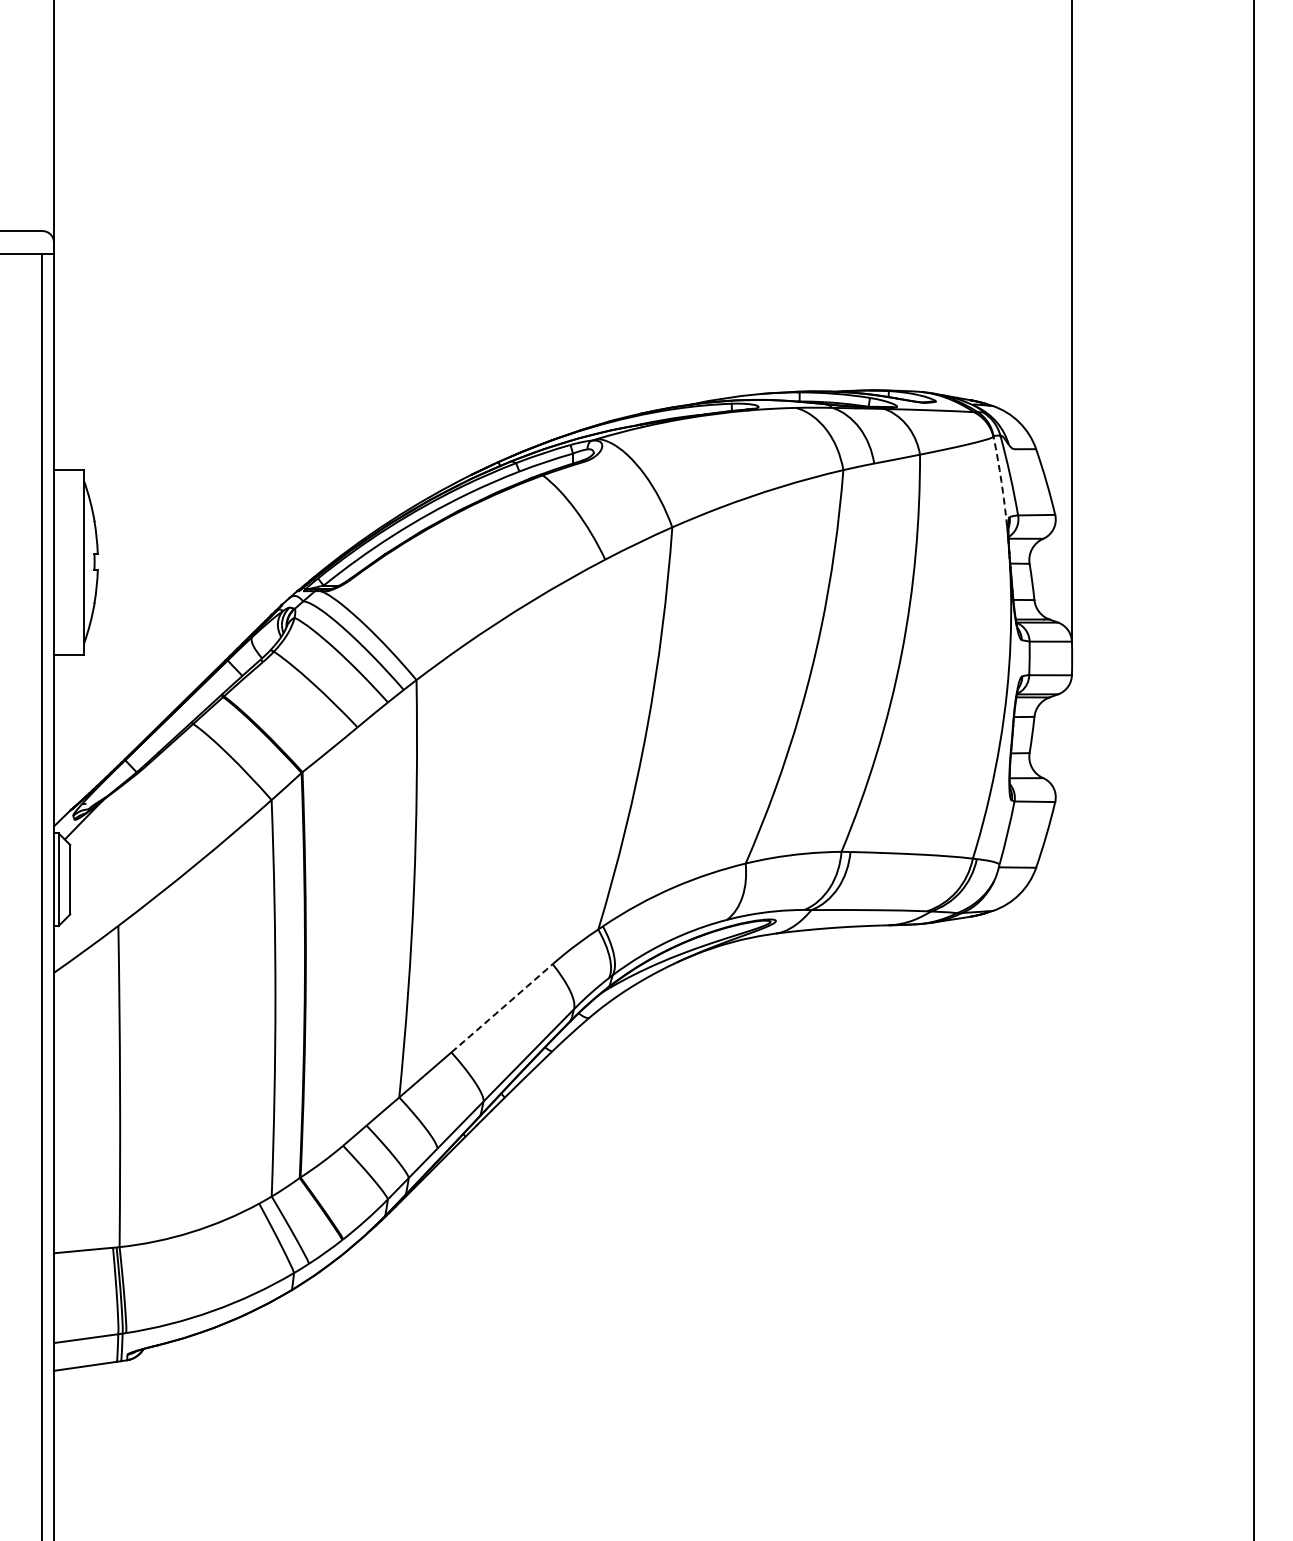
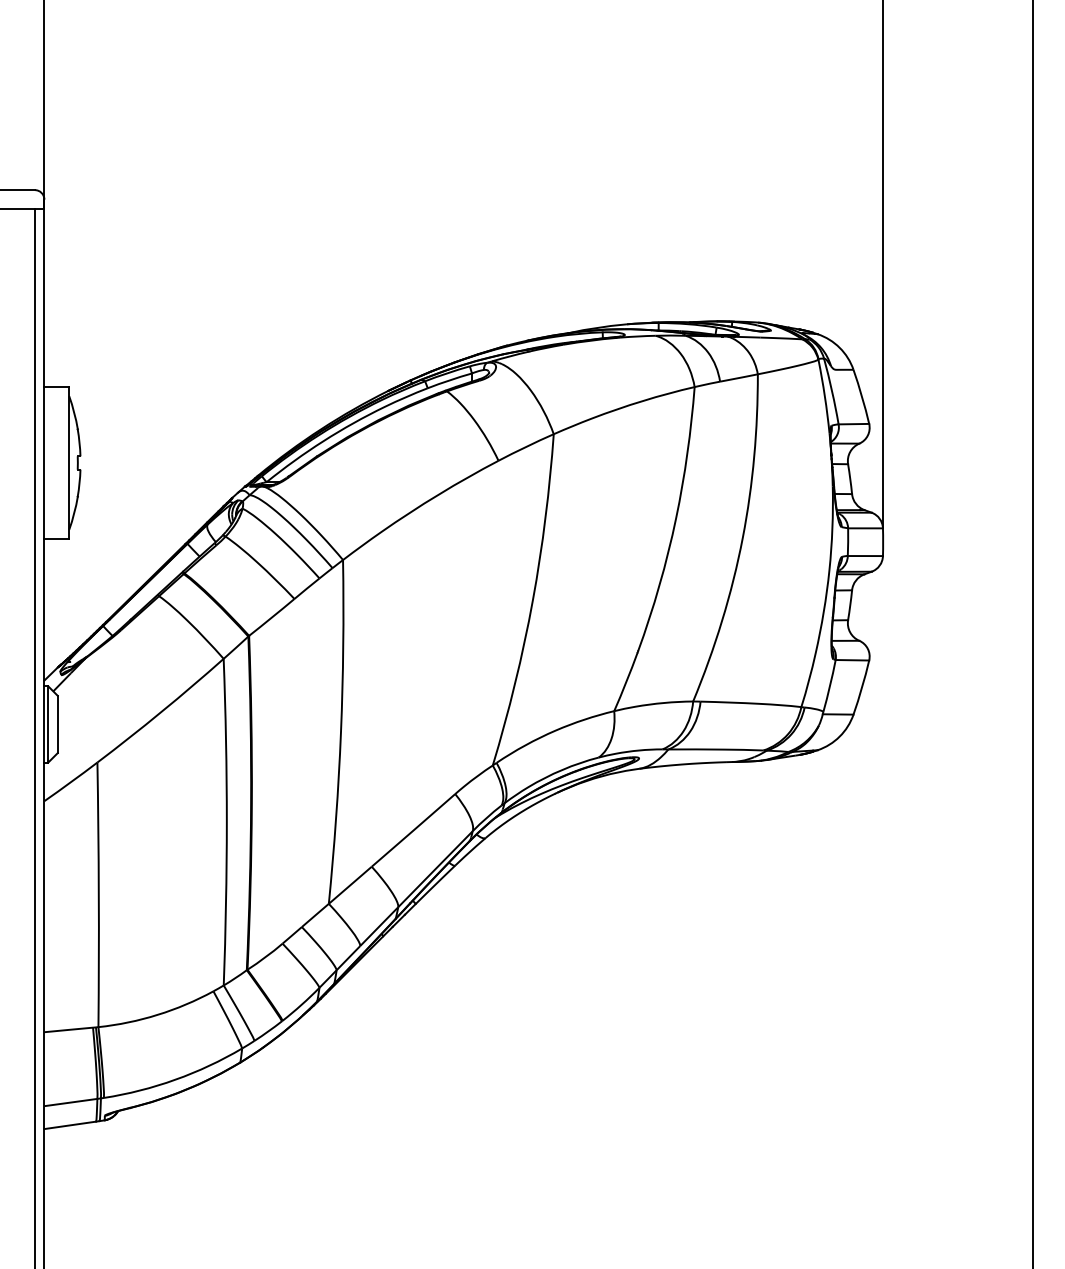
arc: (1001, 481) -> (824, 396), dashed -> solid
arc: (502, 1008) -> (413, 830), dashed -> solid

